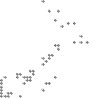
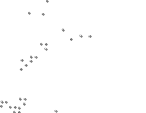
part: (53, 11) -> (35, 14), moved
part: (80, 39) -> (96, 60), removed
part: (50, 54) -> (33, 56), moved

